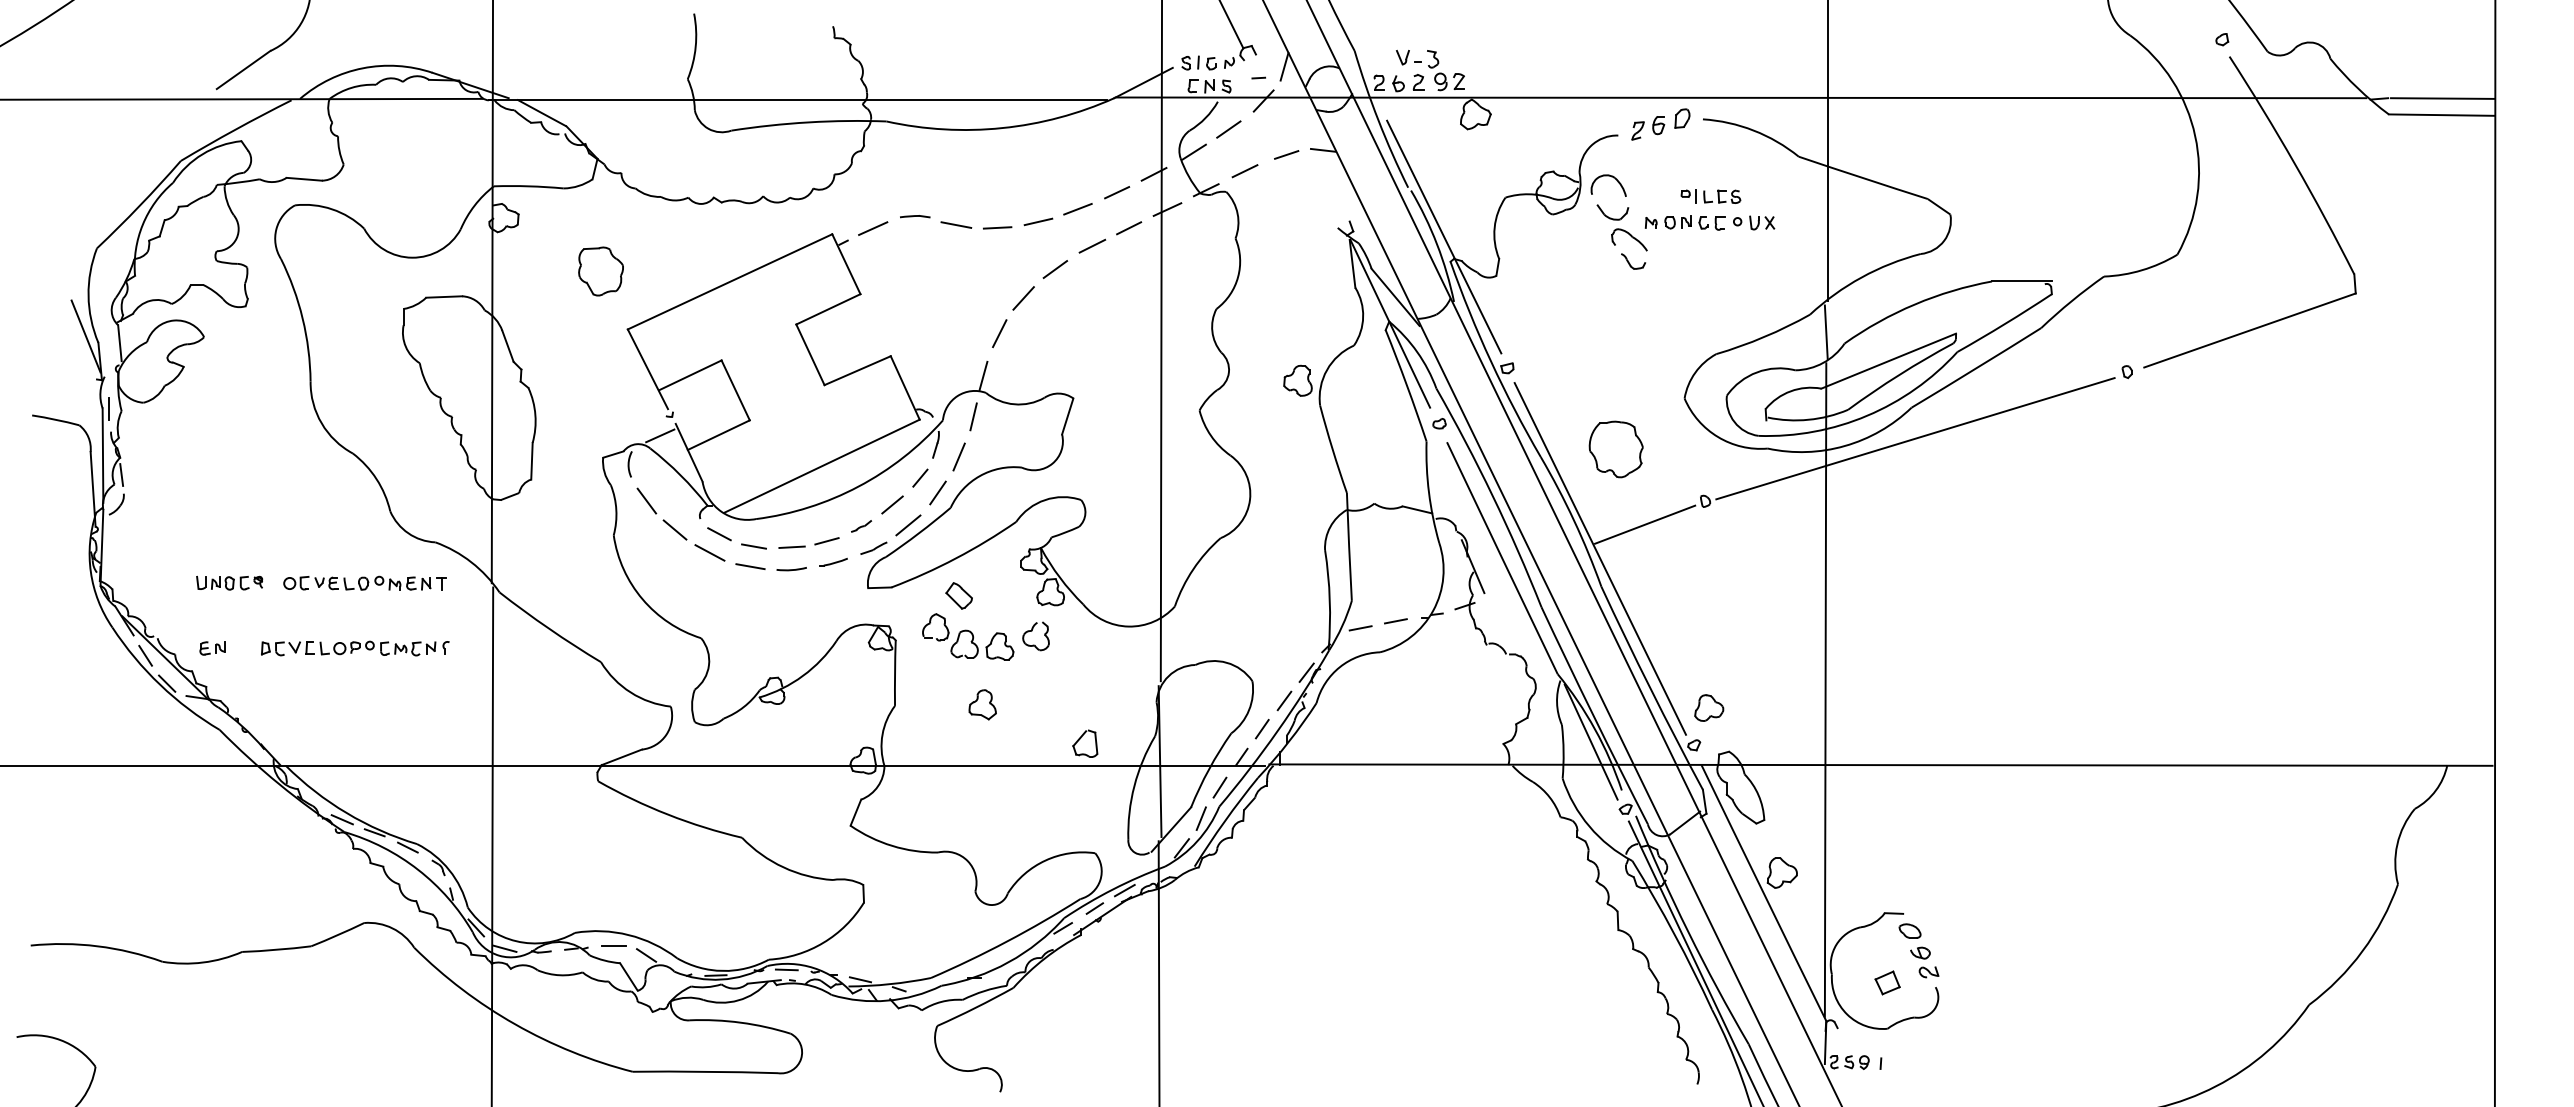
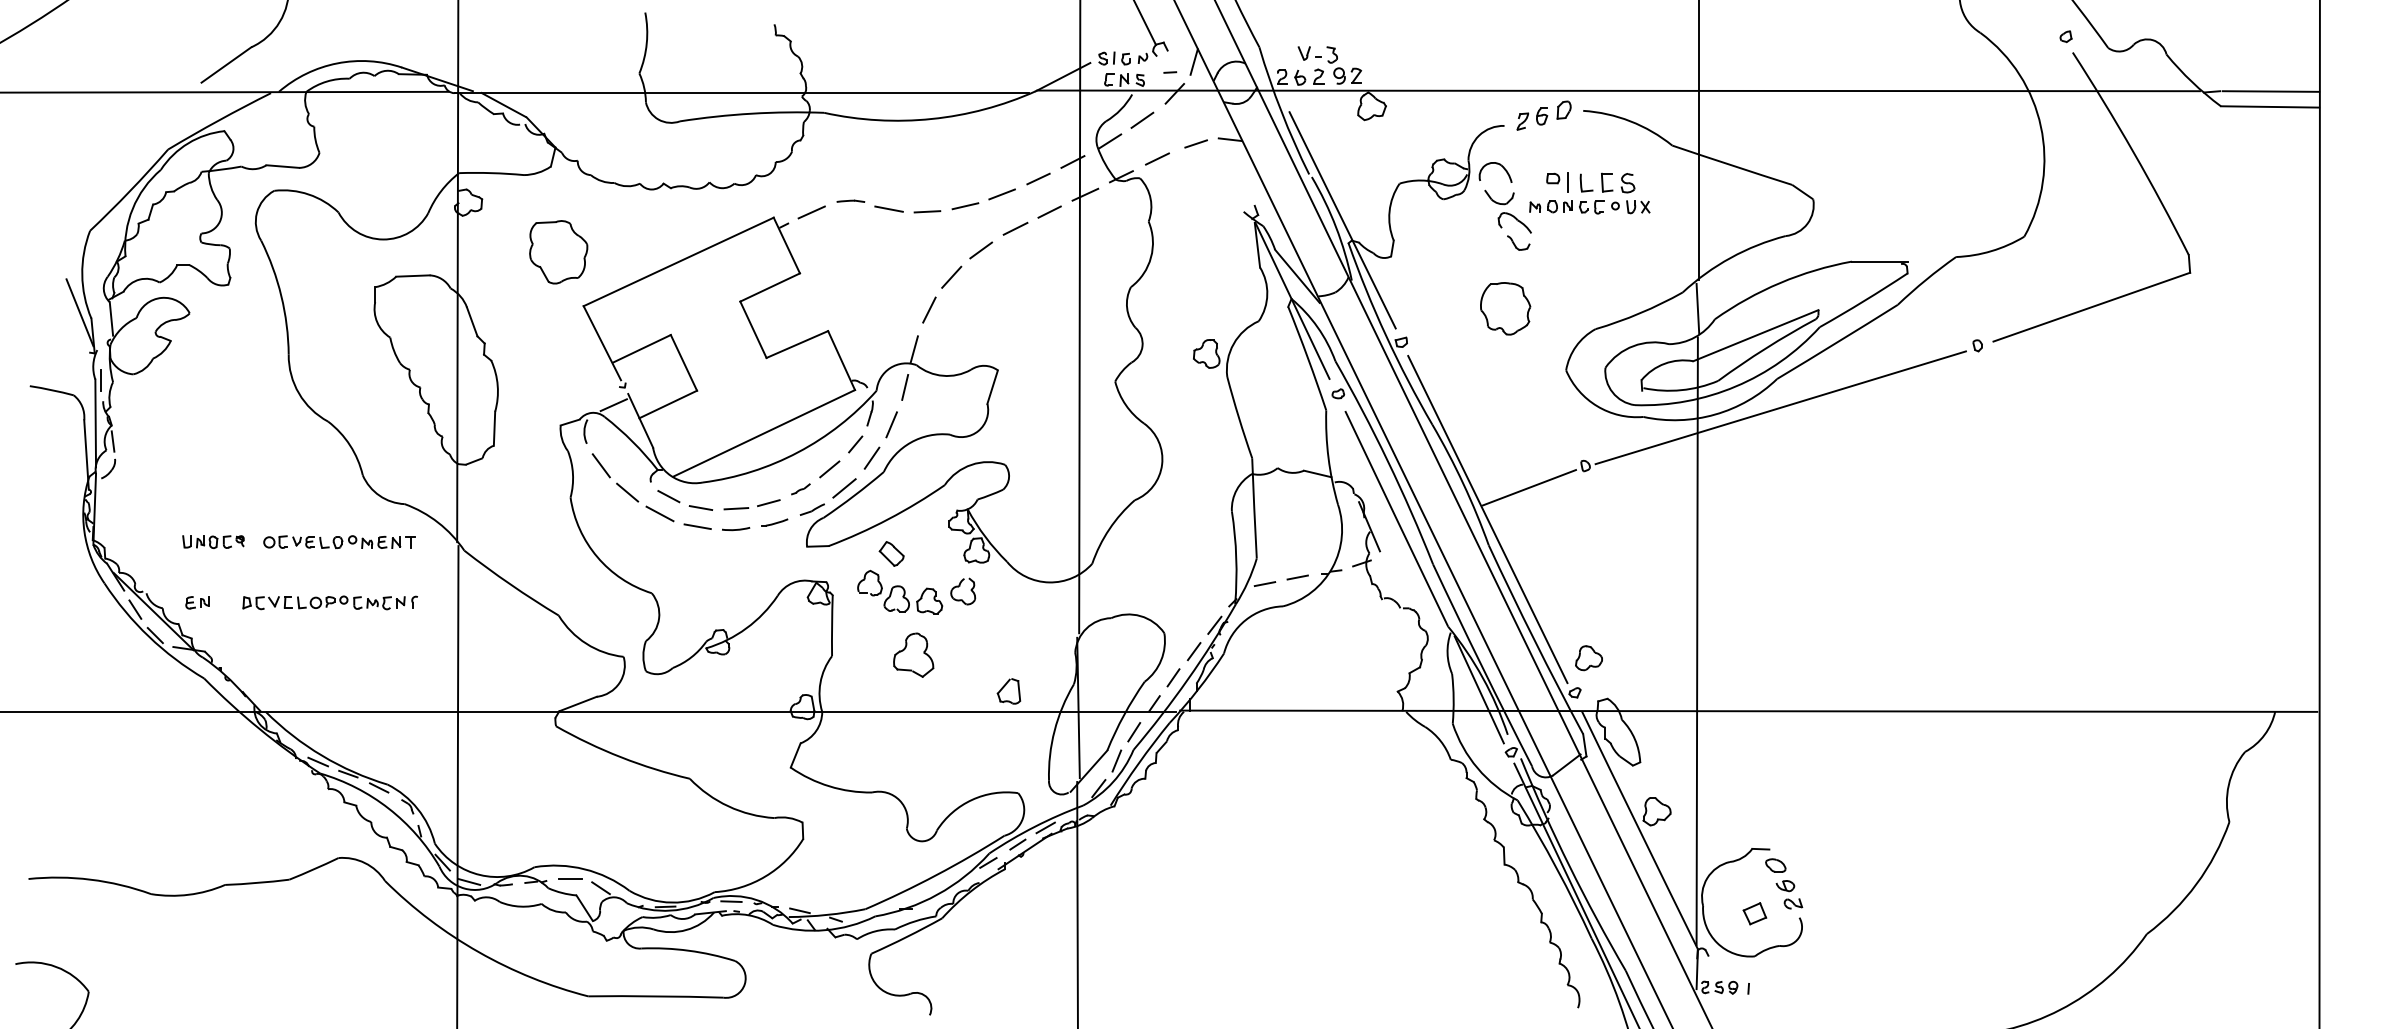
part: (1710, 196) -> (1590, 182), size x1.6
part: (600, 271) -> (558, 252), size x1.4
part: (1616, 449) -> (1505, 308), moved
part: (982, 704) -> (913, 654), size x1.6

